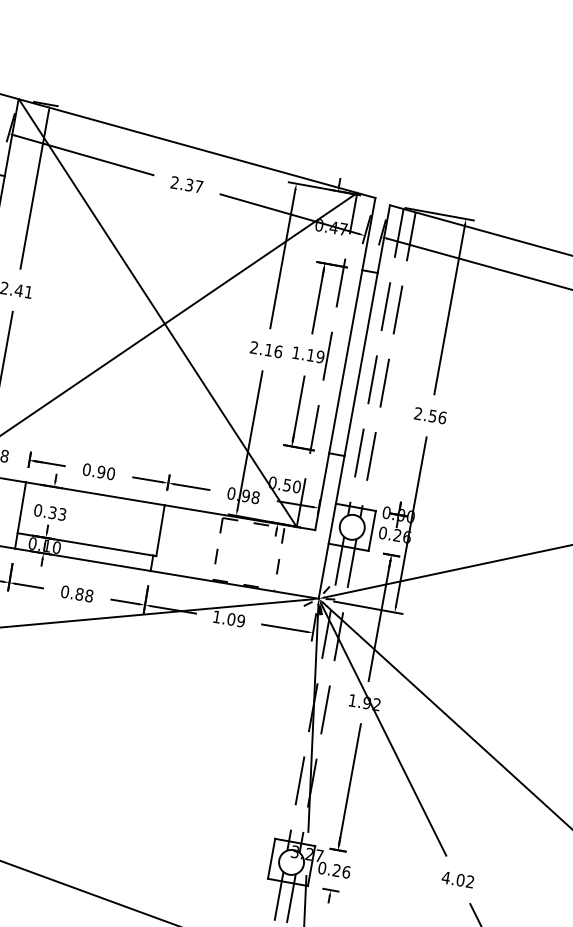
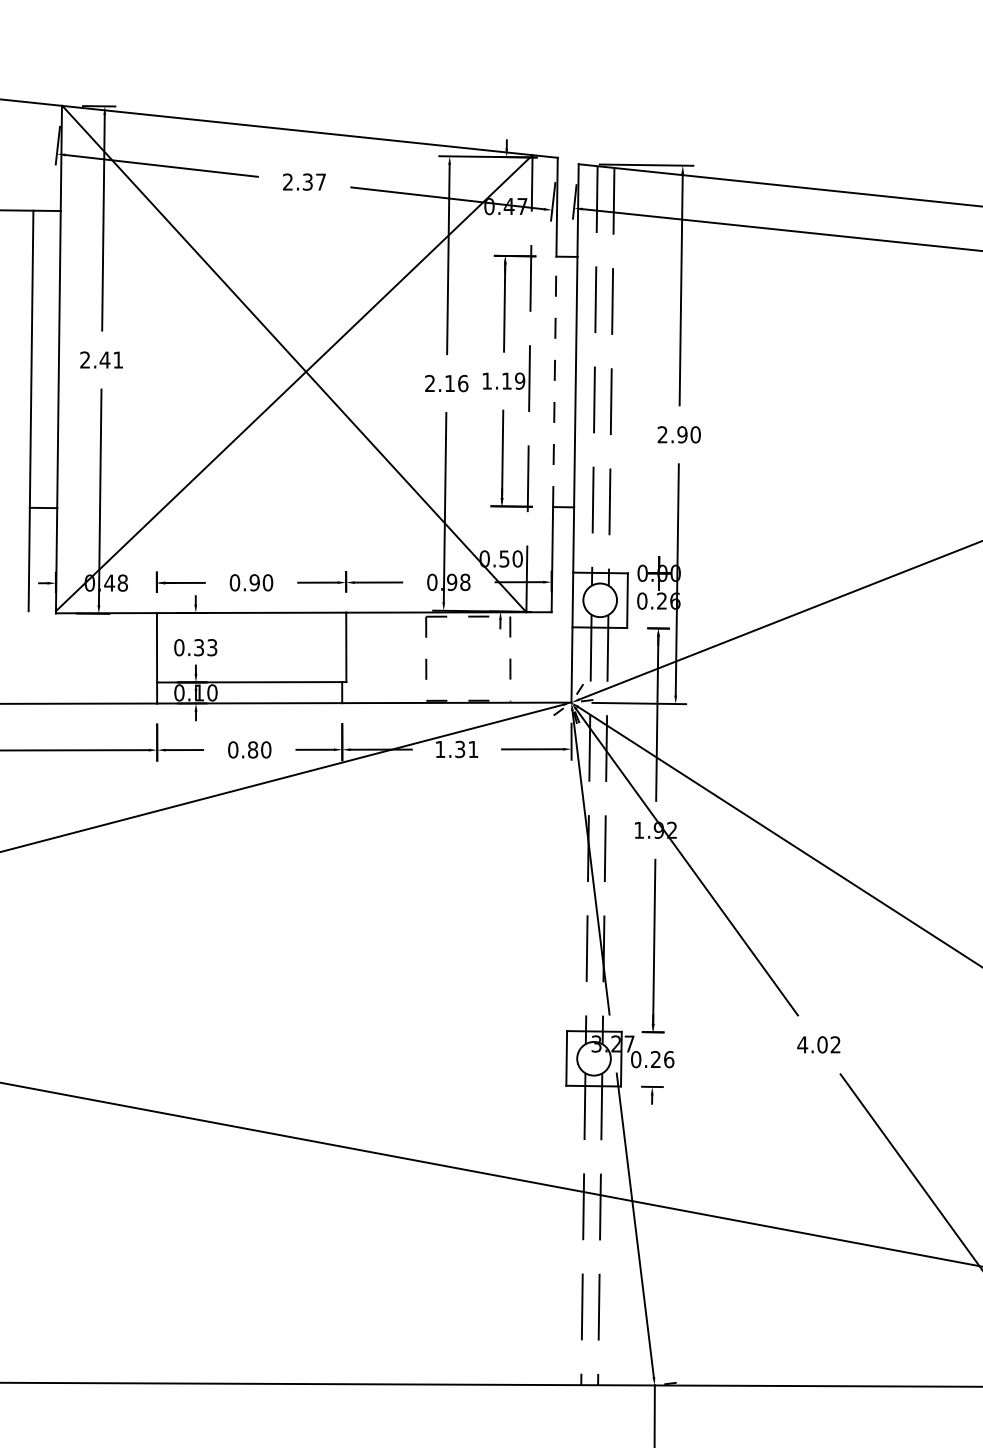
line: (345, 361) -> (554, 381), solid -> dashed
text: (437, 416) -> (688, 434), 2.56 -> 2.90
text: (89, 595) -> (266, 749), 0.88 -> 0.80
text: (236, 620) -> (466, 749), 1.09 -> 1.31

